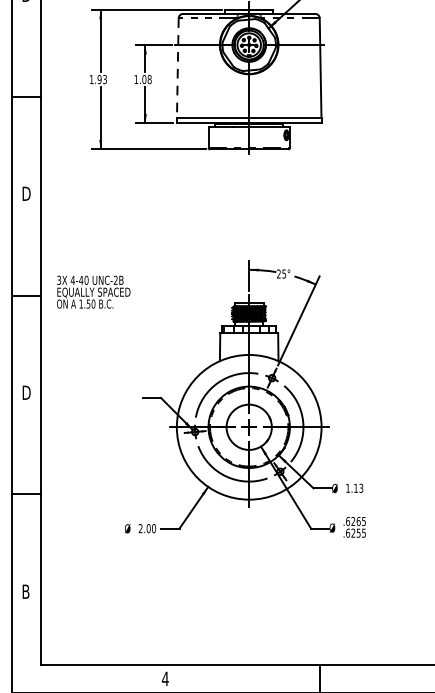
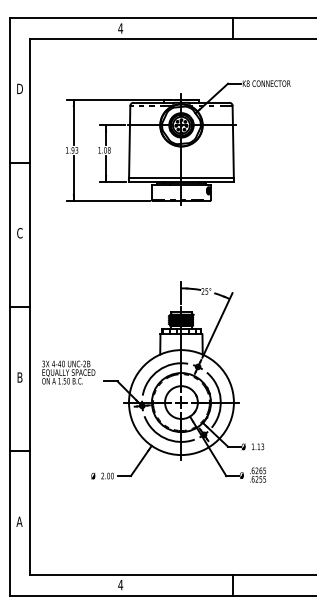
line: (177, 68) -> (129, 142), dashed -> solid
text: (25, 194) -> (19, 233), D -> C
text: (93, 292) -> (68, 372), moved
text: (25, 392) -> (19, 377), D -> B
text: (25, 591) -> (19, 521), B -> A

